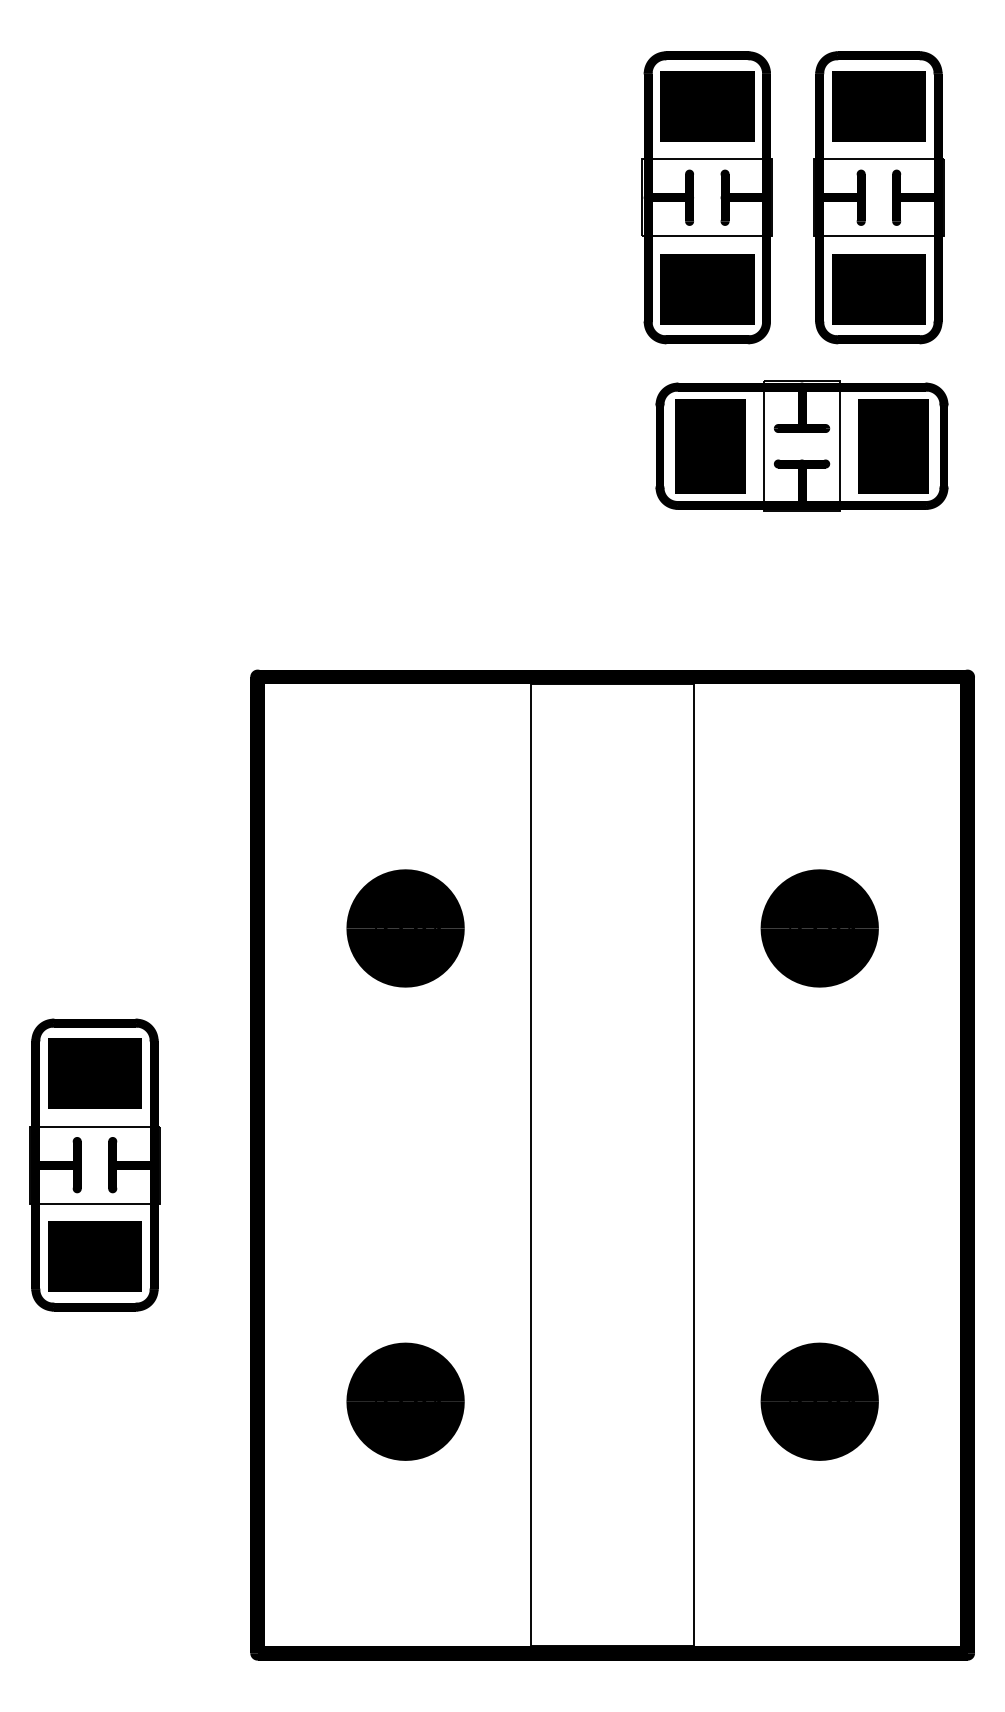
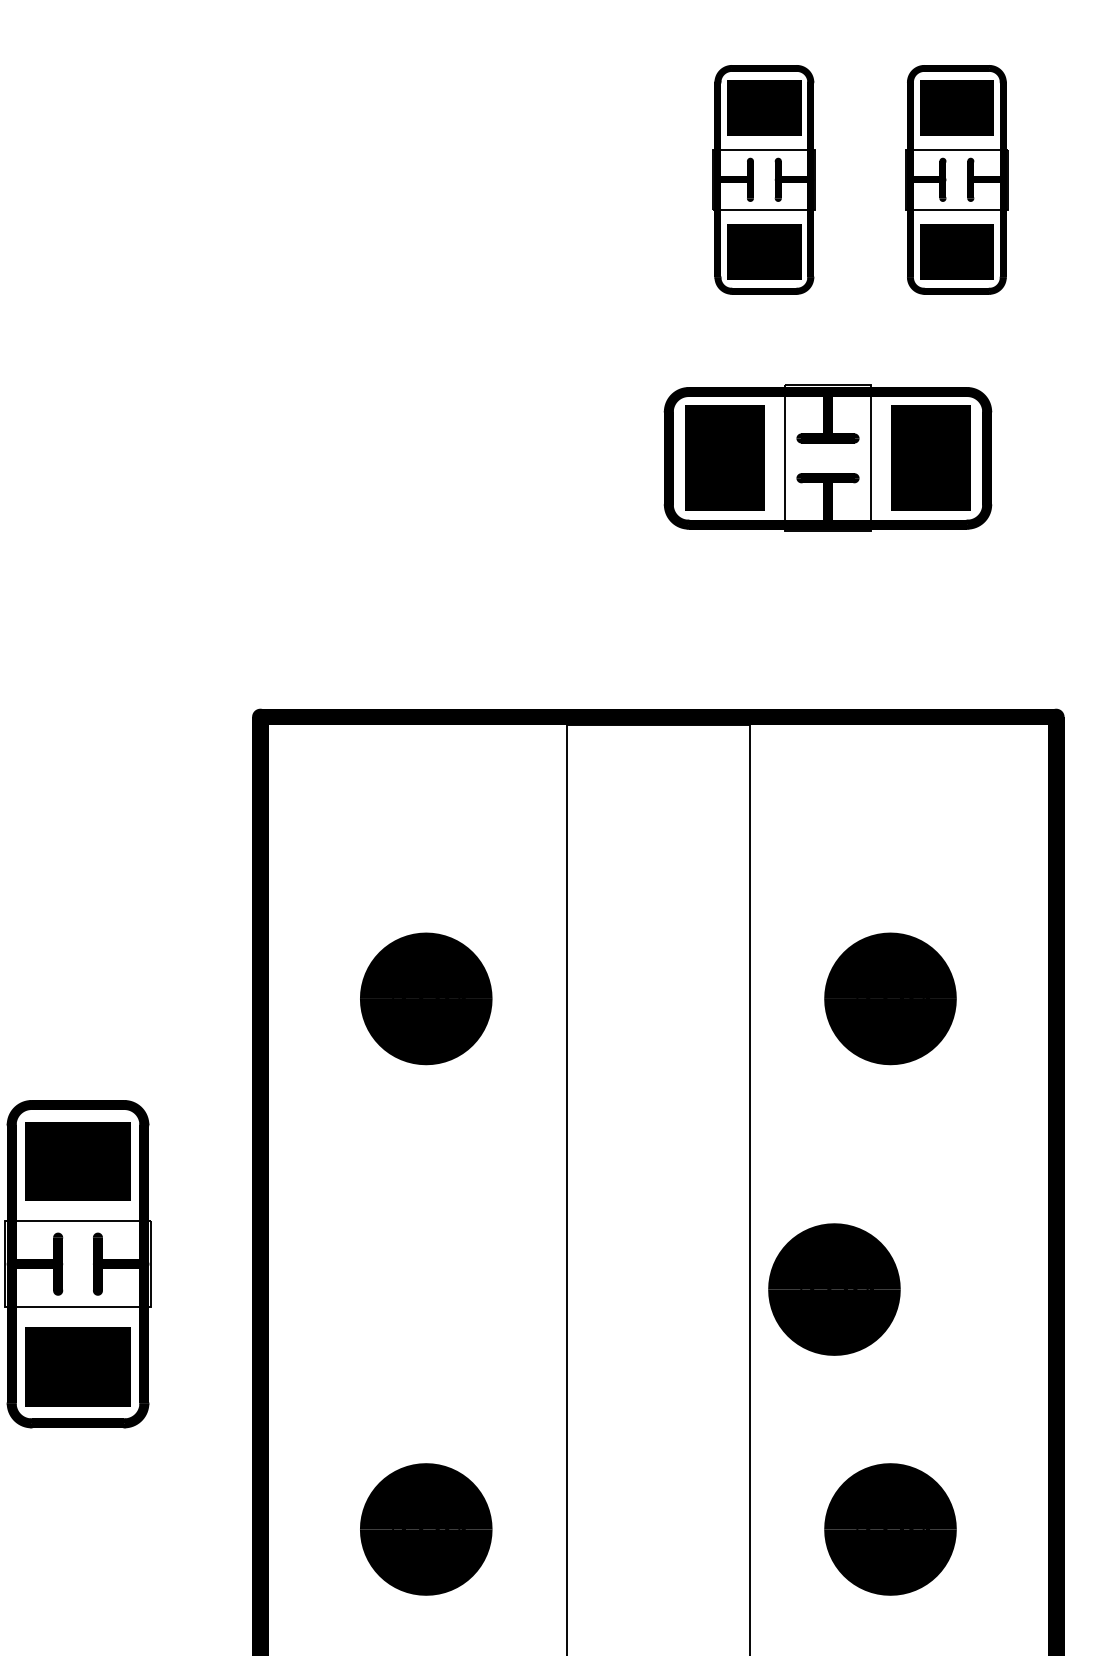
part: (706, 197) -> (763, 179), size x0.7
part: (878, 197) -> (956, 179), size x0.7
part: (801, 445) -> (827, 457), moved
part: (769, 1187) -> (834, 1289), added

